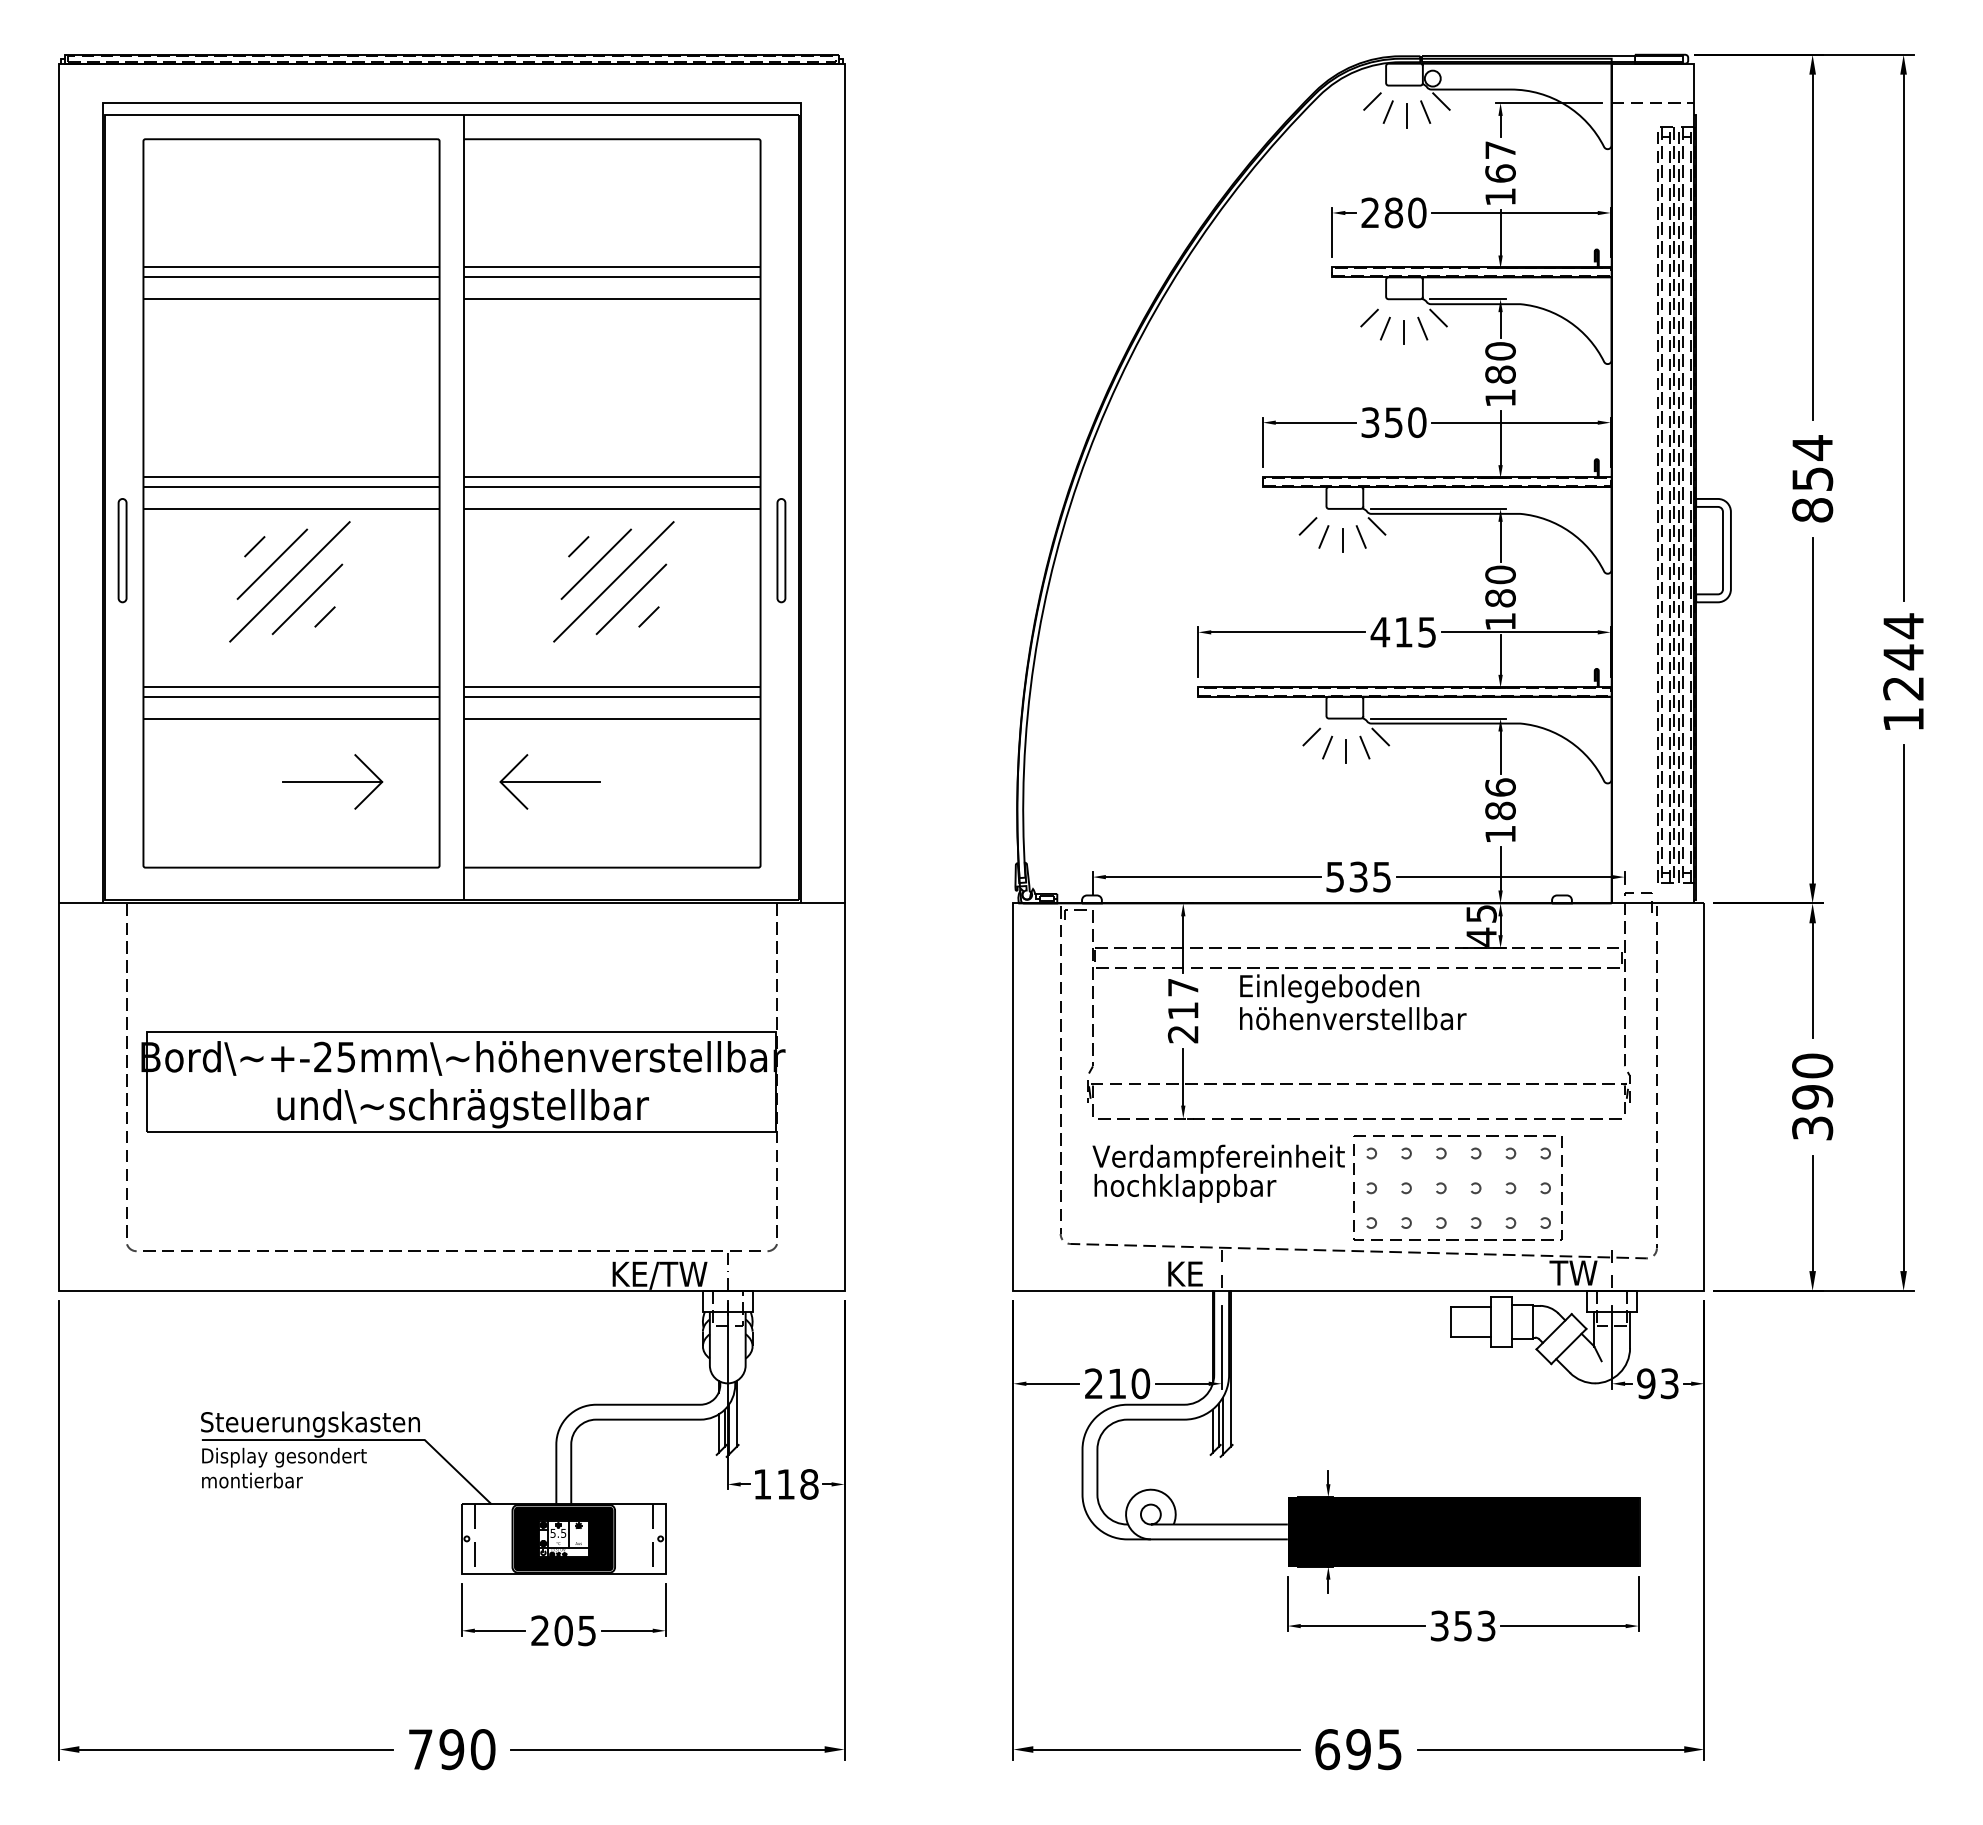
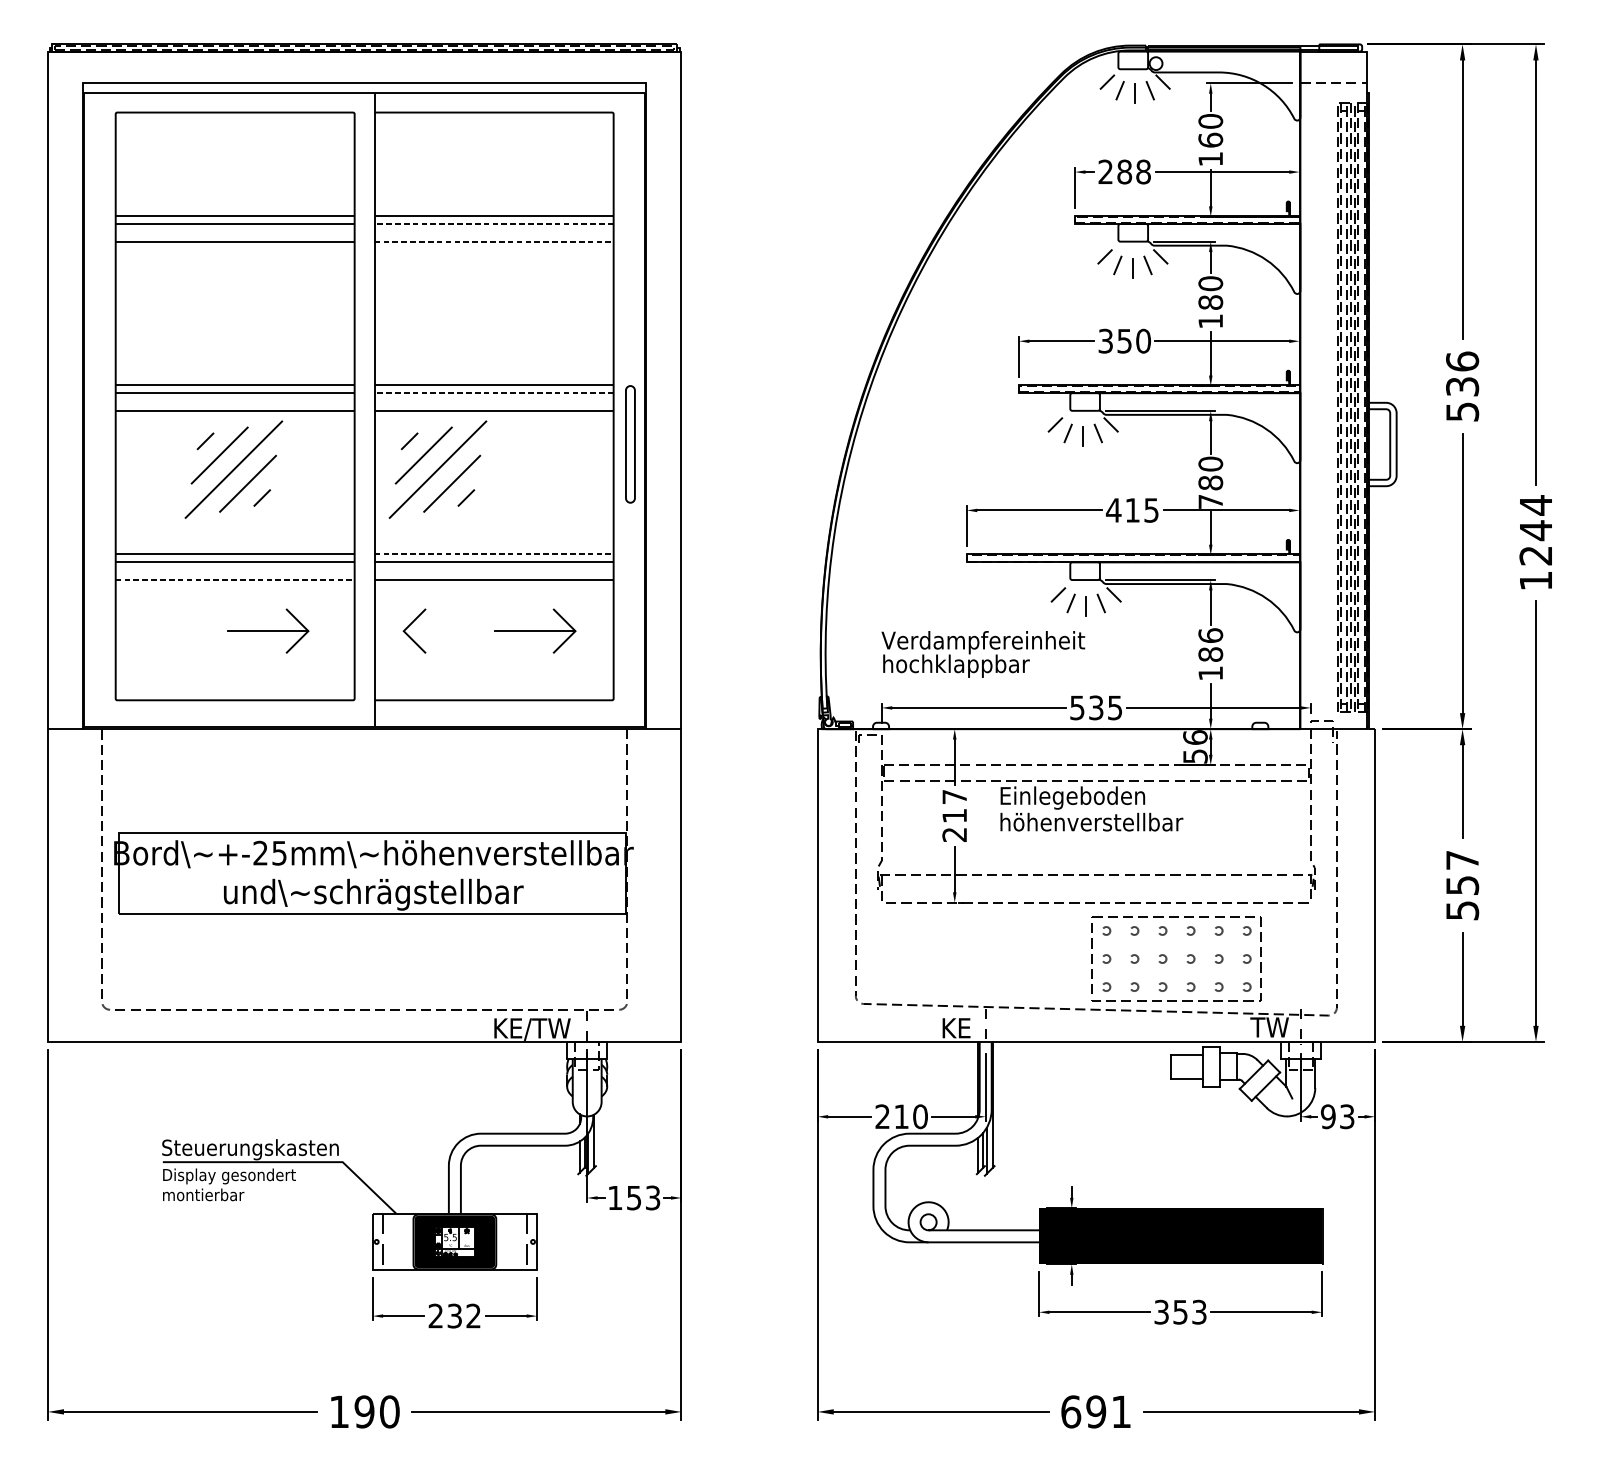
text: (1500, 150) -> (1210, 121), 167 -> 160
text: (1417, 212) -> (1143, 171), 280 -> 288
line: (611, 277) -> (493, 224), solid -> dashed
line: (612, 299) -> (494, 241), solid -> dashed
text: (1812, 478) -> (1462, 386), 854 -> 536
line: (611, 487) -> (493, 393), solid -> dashed
part: (122, 550) -> (98, 444), removed
part: (781, 550) -> (630, 444), size x1.4
part: (613, 581) -> (437, 469), moved
text: (1500, 621) -> (1210, 501), 180 -> 780
line: (612, 686) -> (494, 554), solid -> dashed
line: (292, 718) -> (235, 579), solid -> dashed
line: (549, 781) -> (443, 630), removed
part: (663, 781) -> (535, 630), added
text: (1481, 925) -> (1195, 746), 45 -> 56
text: (1812, 1096) -> (1462, 884), 390 -> 557
text: (1218, 1173) -> (983, 654), moved
text: (797, 1484) -> (643, 1198), 118 -> 153
text: (574, 1630) -> (463, 1315), 205 -> 232
text: (420, 1749) -> (339, 1411), 790 -> 190
text: (1389, 1749) -> (1121, 1411), 695 -> 691

